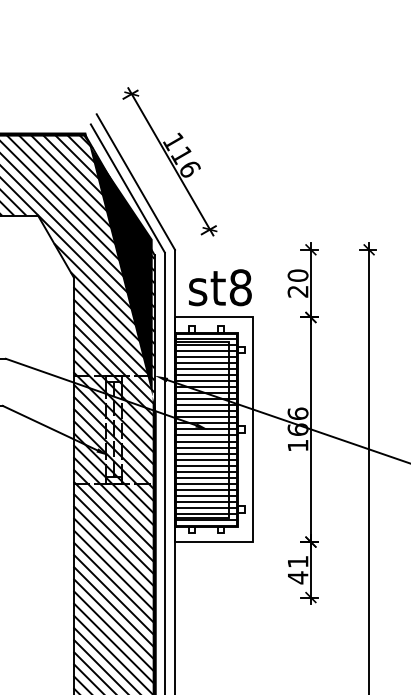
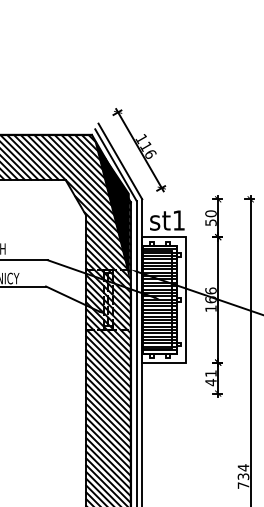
text: (241, 287) -> (179, 220), st8 -> st1
text: (297, 291) -> (210, 222), 20 -> 50

